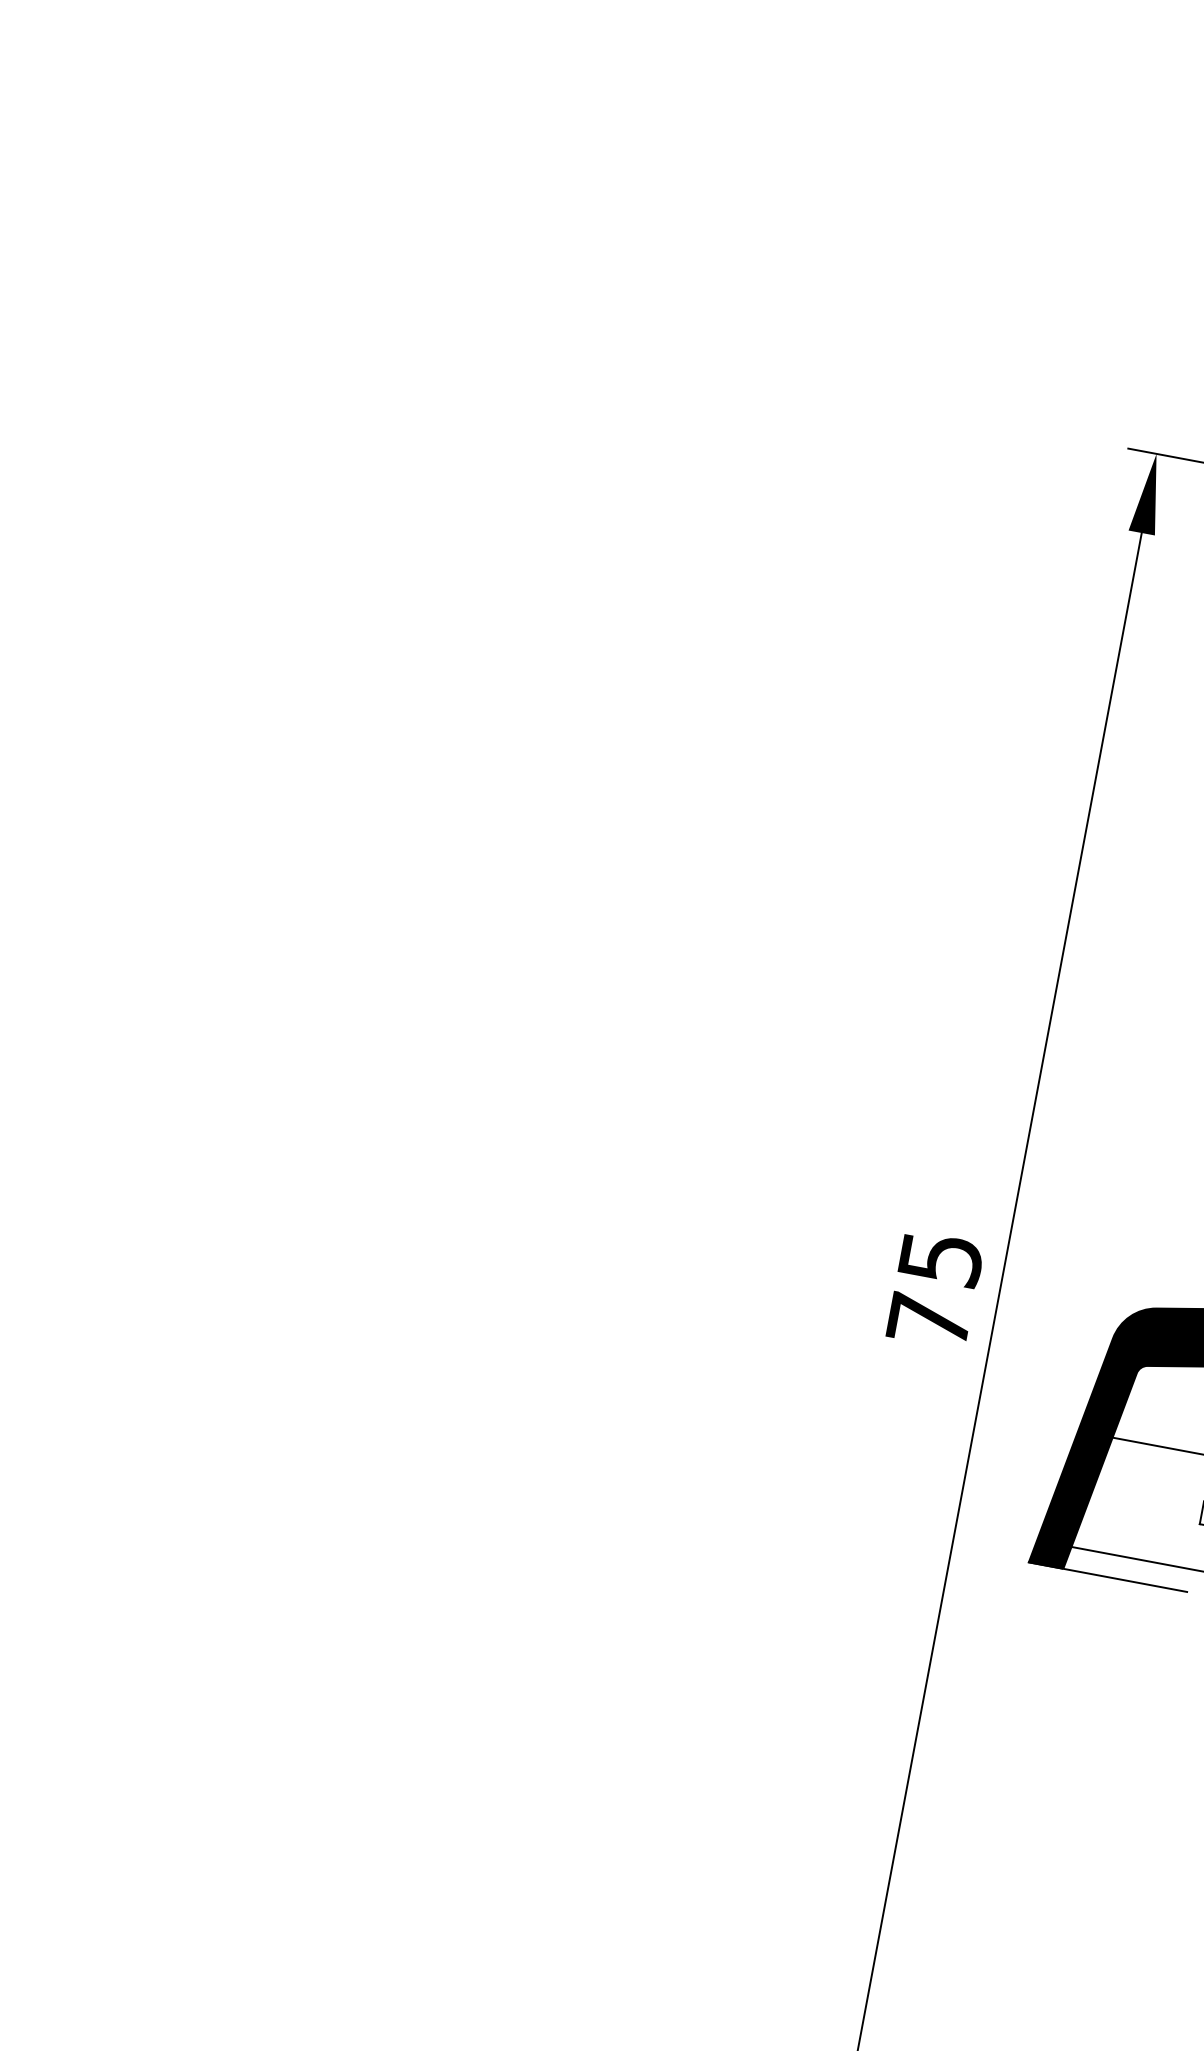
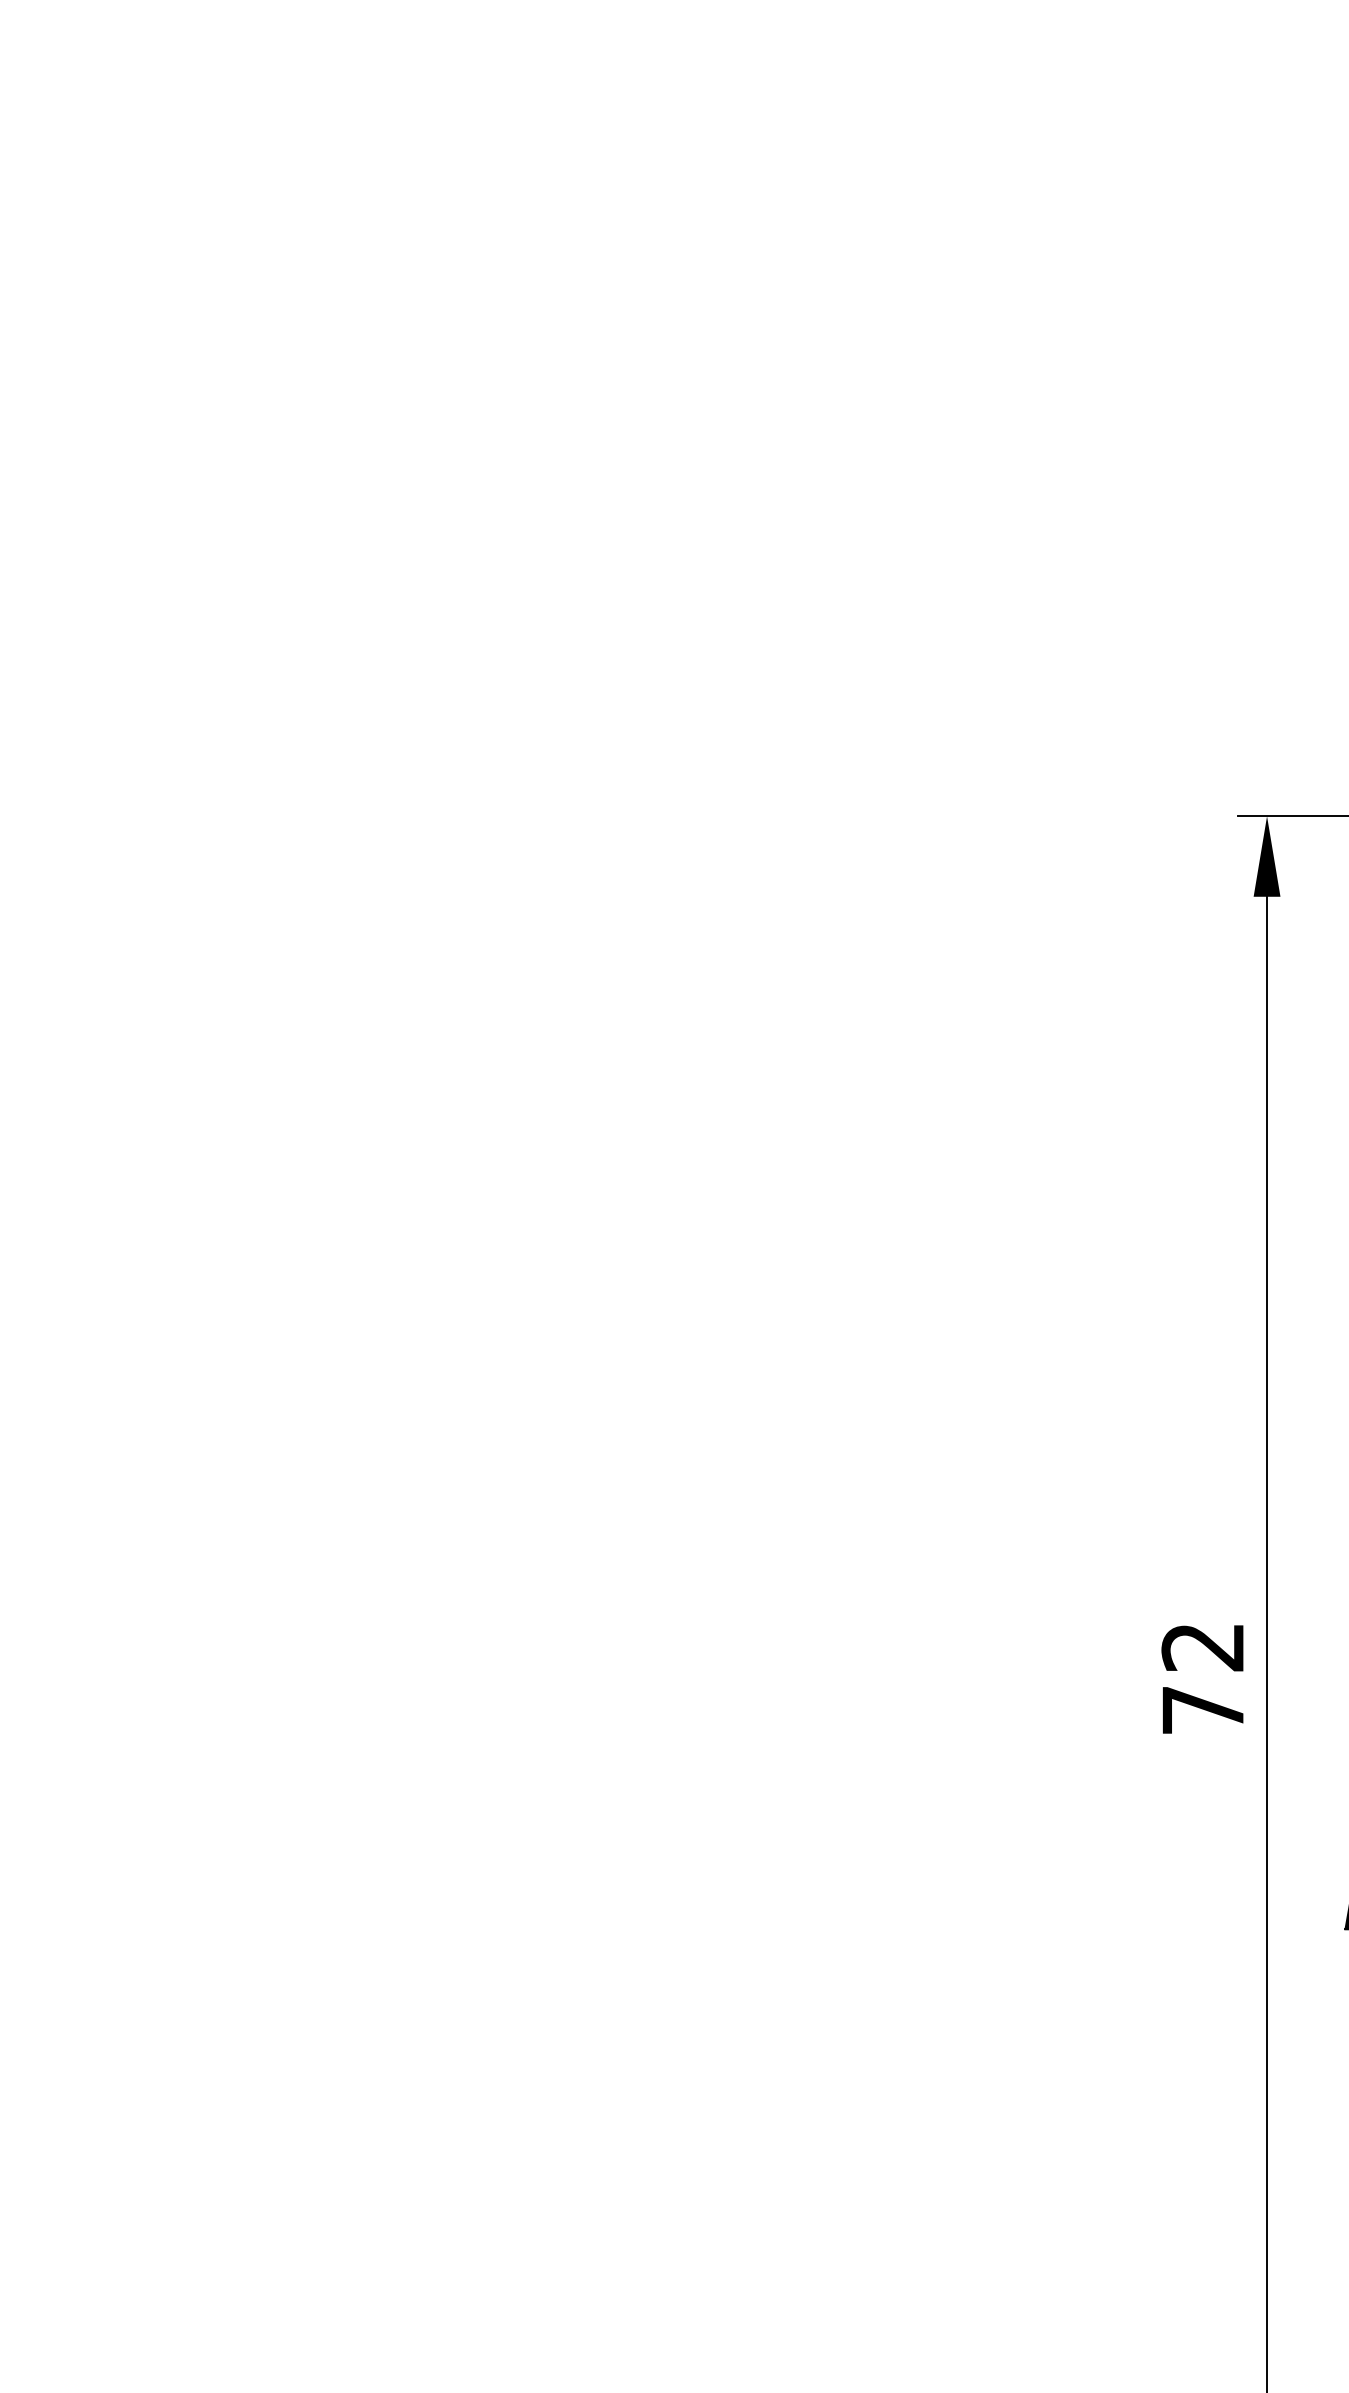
text: (940, 1259) -> (1202, 1647), 75 -> 72

